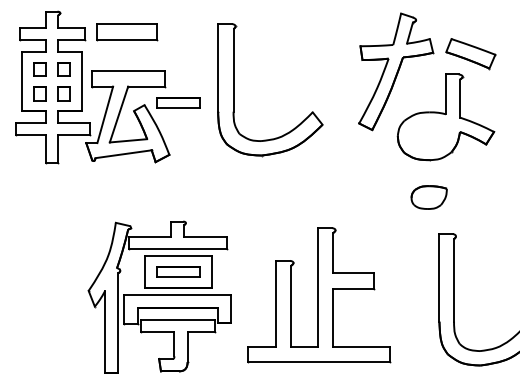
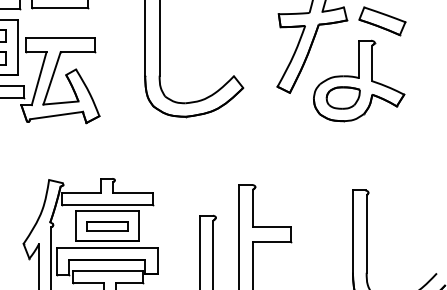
part: (178, 102) -> (107, 67), removed
part: (428, 197) -> (342, 98), moved

